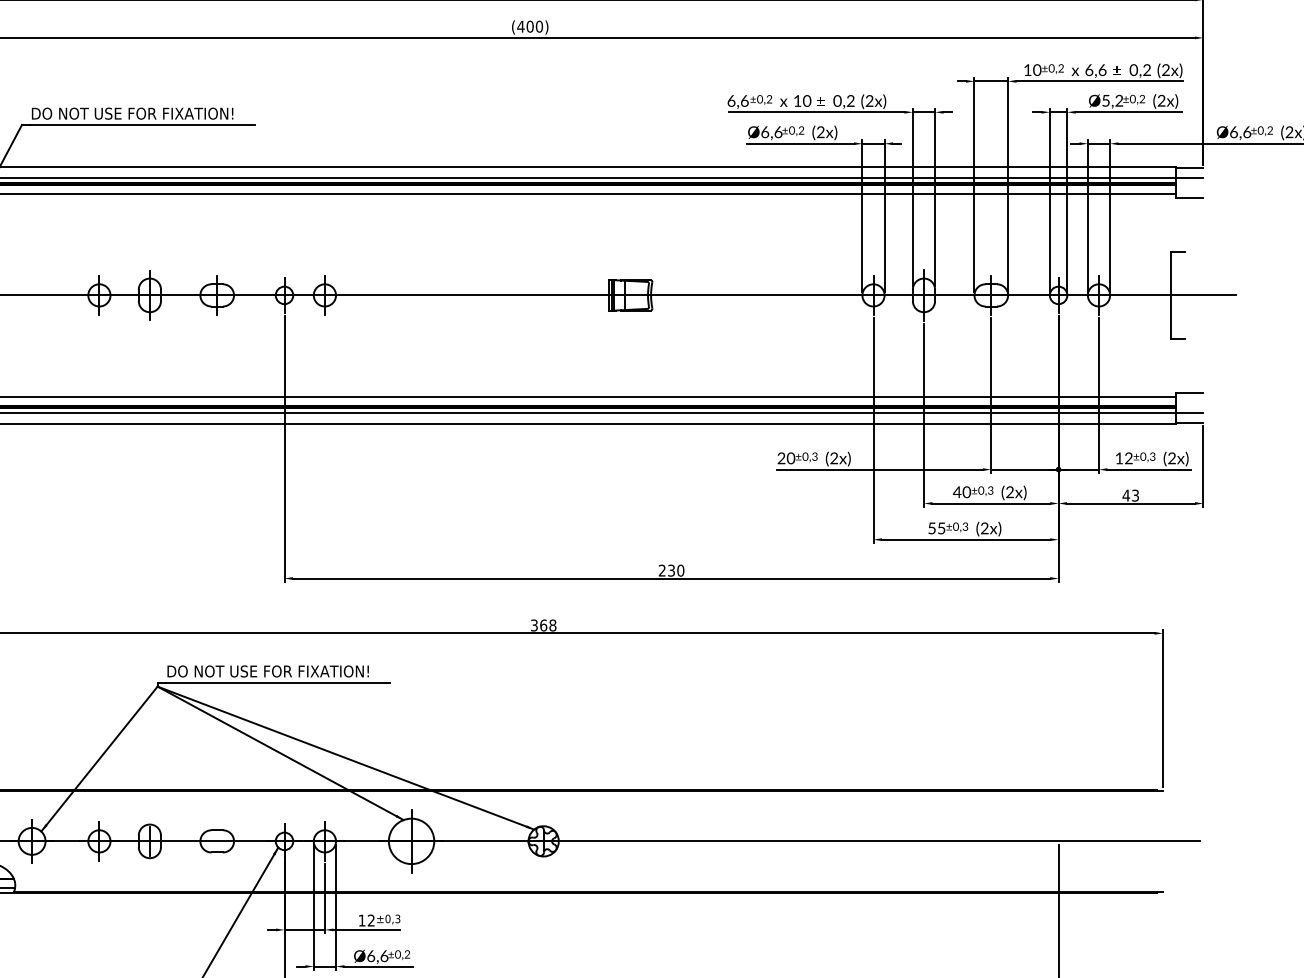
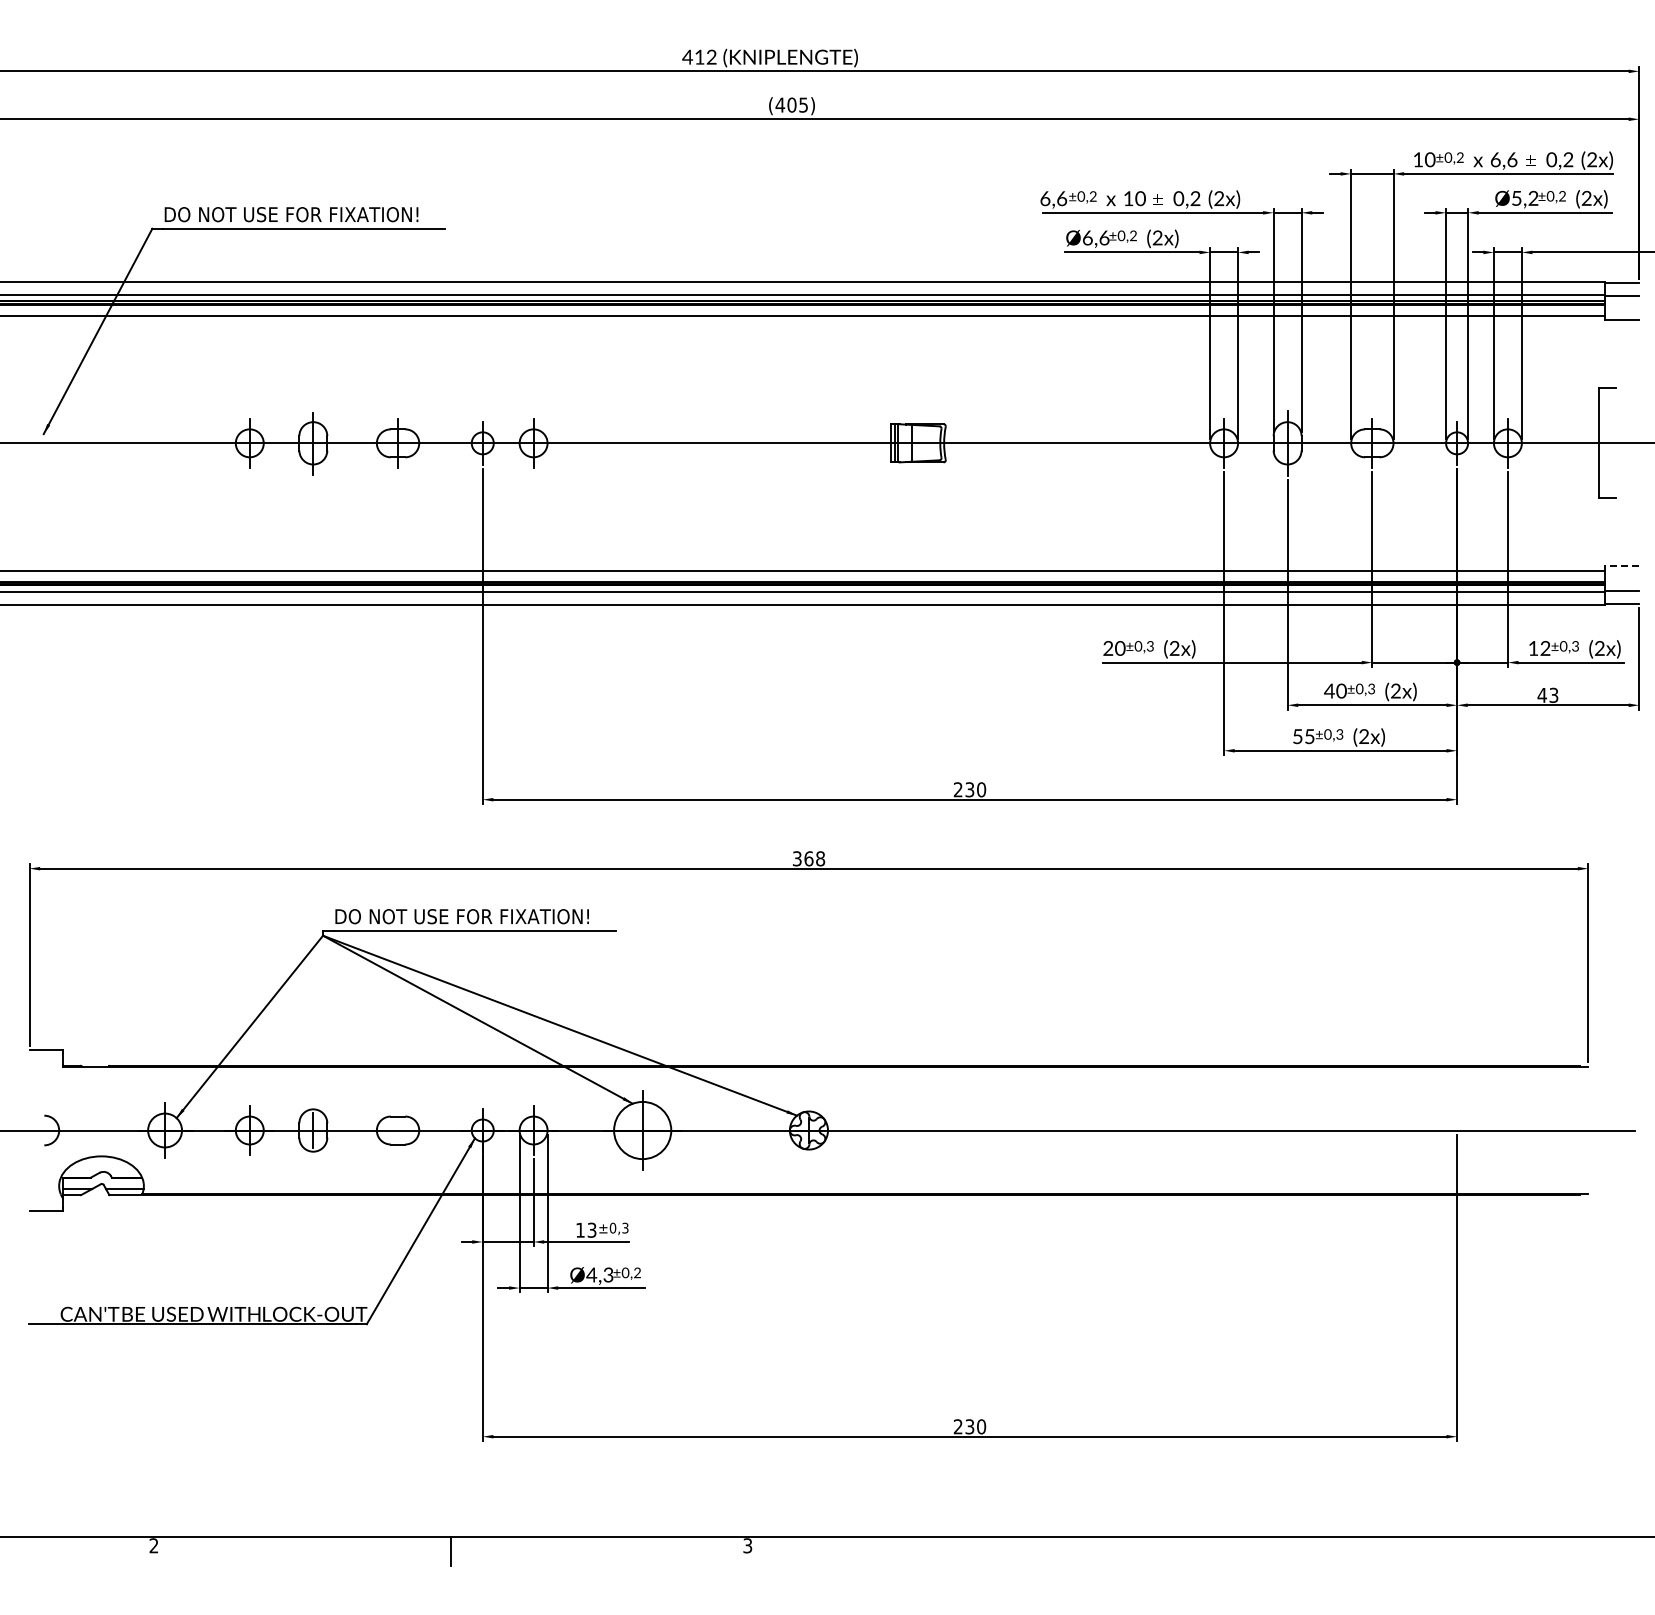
text: (539, 26) -> (803, 104), (400) -> (405)
line: (1190, 393) -> (1622, 566), solid -> dashed
text: (370, 920) -> (591, 1230), 12 -> 13
text: (377, 955) -> (599, 1274), Ø6,6 -> Ø4,3

